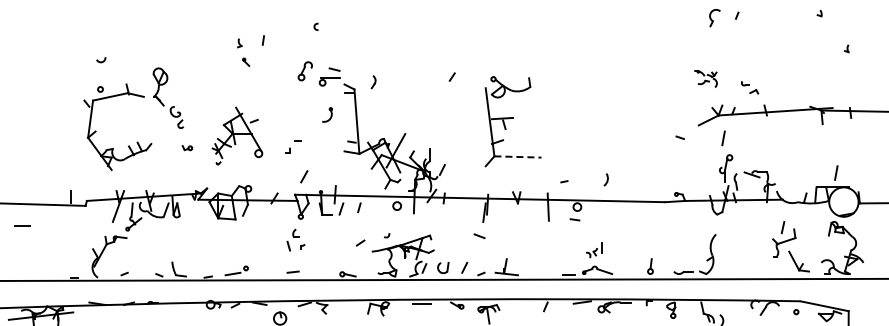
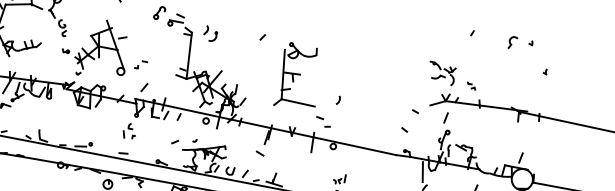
part: (714, 18) -> (512, 43), moved
part: (705, 78) -> (441, 73), size x1.67
part: (749, 87) -> (471, 85), size x0.71
part: (327, 114) -> (213, 36), moved
part: (237, 135) -> (102, 49), size x1.43
line: (517, 156) -> (297, 102), dashed -> solid
line: (670, 165) -> (404, 129), added
arc: (606, 179) -> (338, 100), moved
line: (705, 217) -> (422, 171), added
line: (574, 219) -> (319, 117), moved

